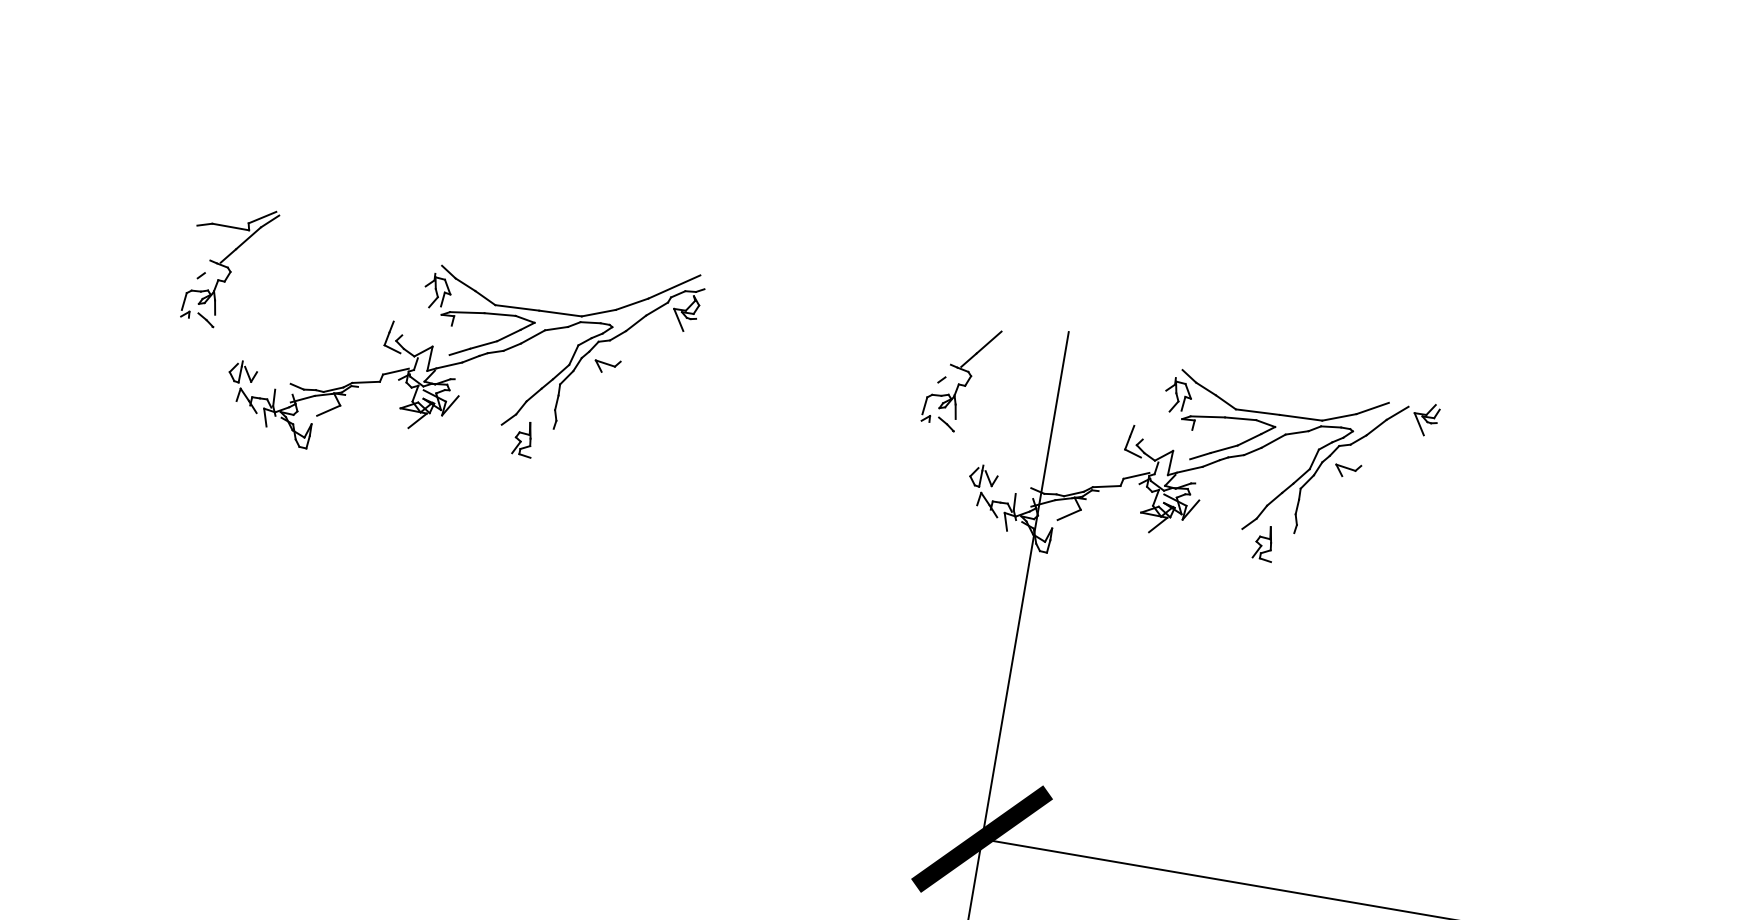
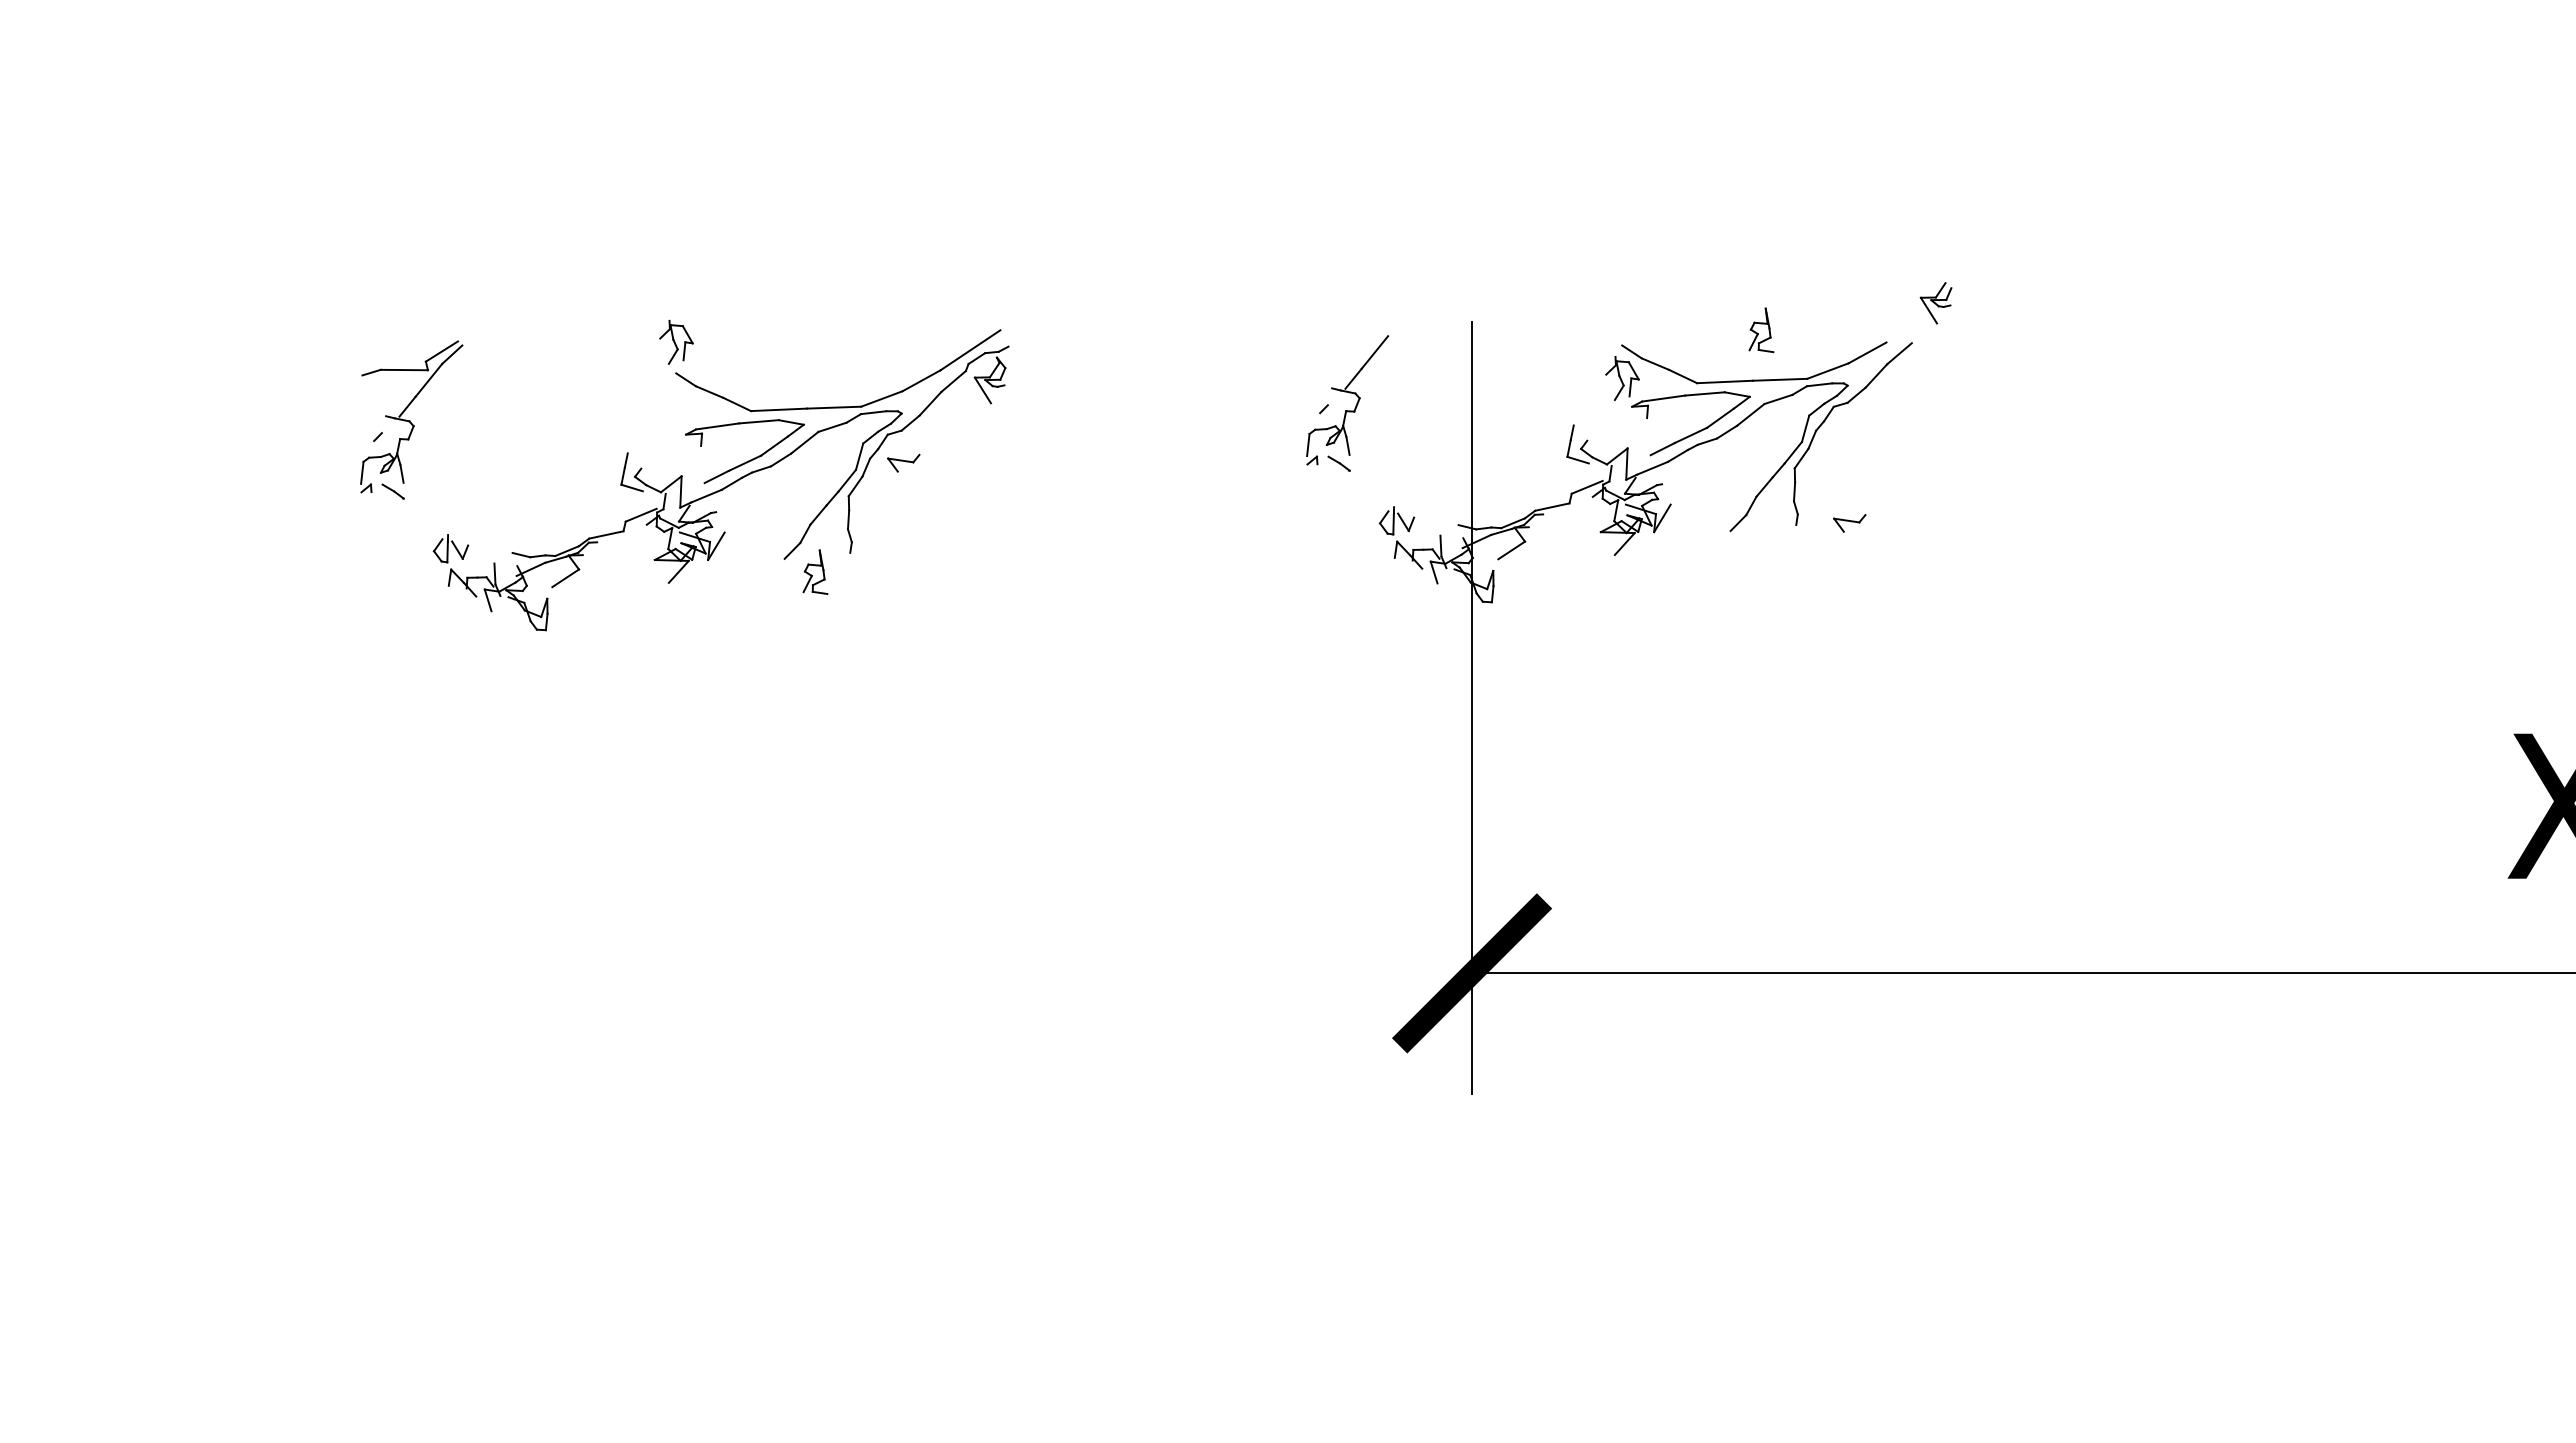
part: (438, 290) -> (676, 341), moved
part: (1425, 419) -> (1935, 303), moved
part: (1347, 470) -> (1849, 523), moved
part: (1264, 543) -> (1761, 330), moved

